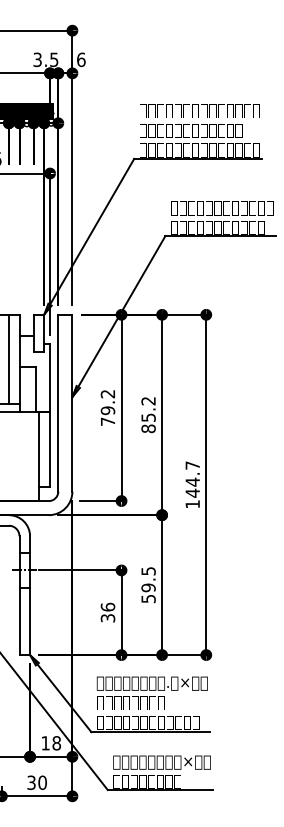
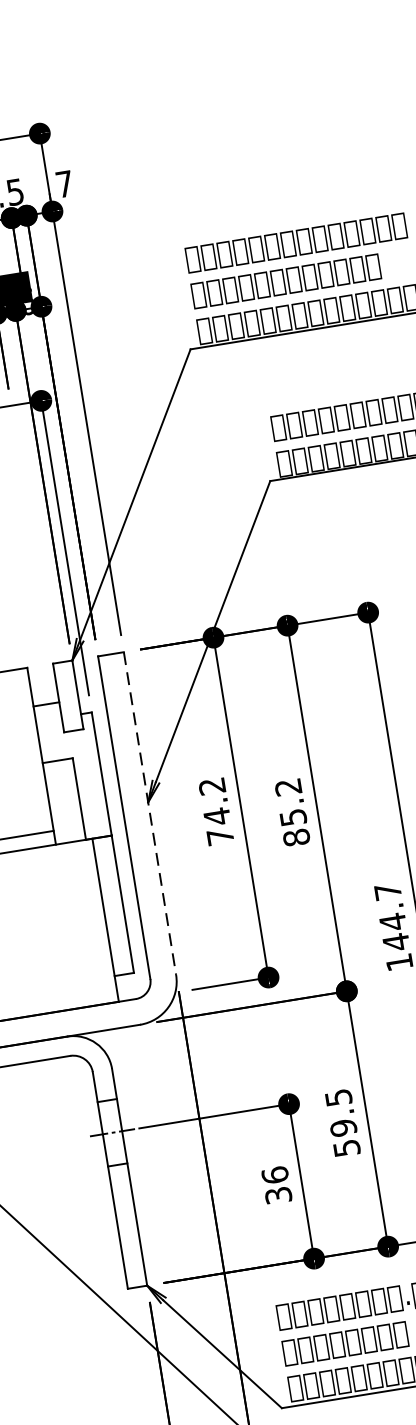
text: (81, 59) -> (64, 183), 6 -> 7
line: (8, 359) -> (20, 752), removed
line: (72, 403) -> (150, 814), solid -> dashed
text: (107, 410) -> (216, 816), 79.2 -> 74.2

